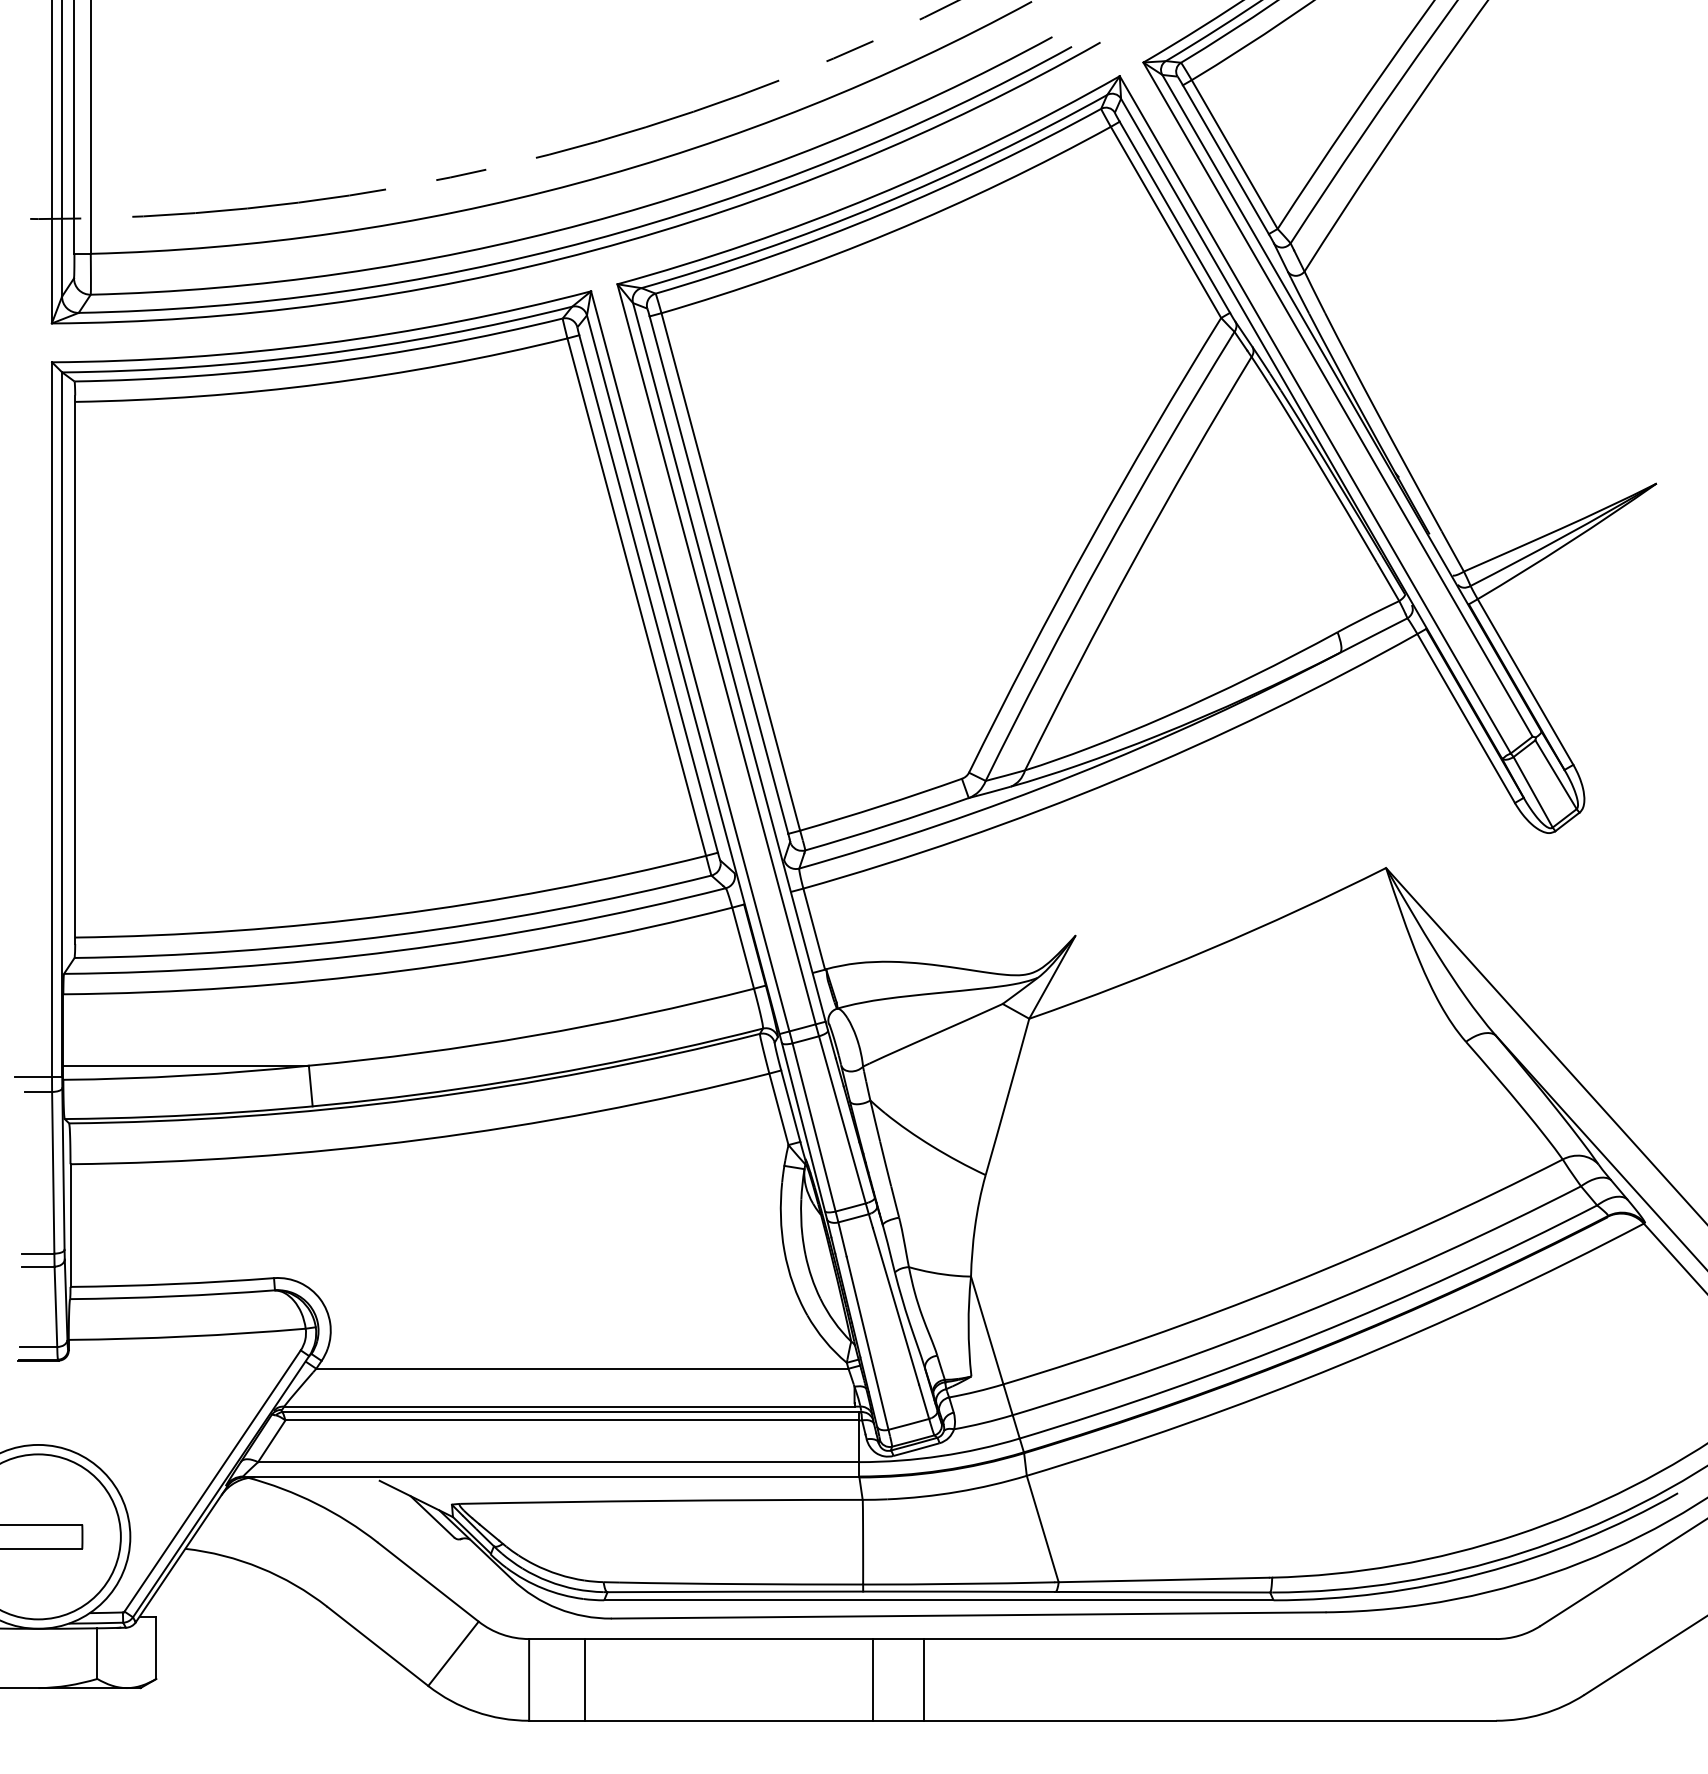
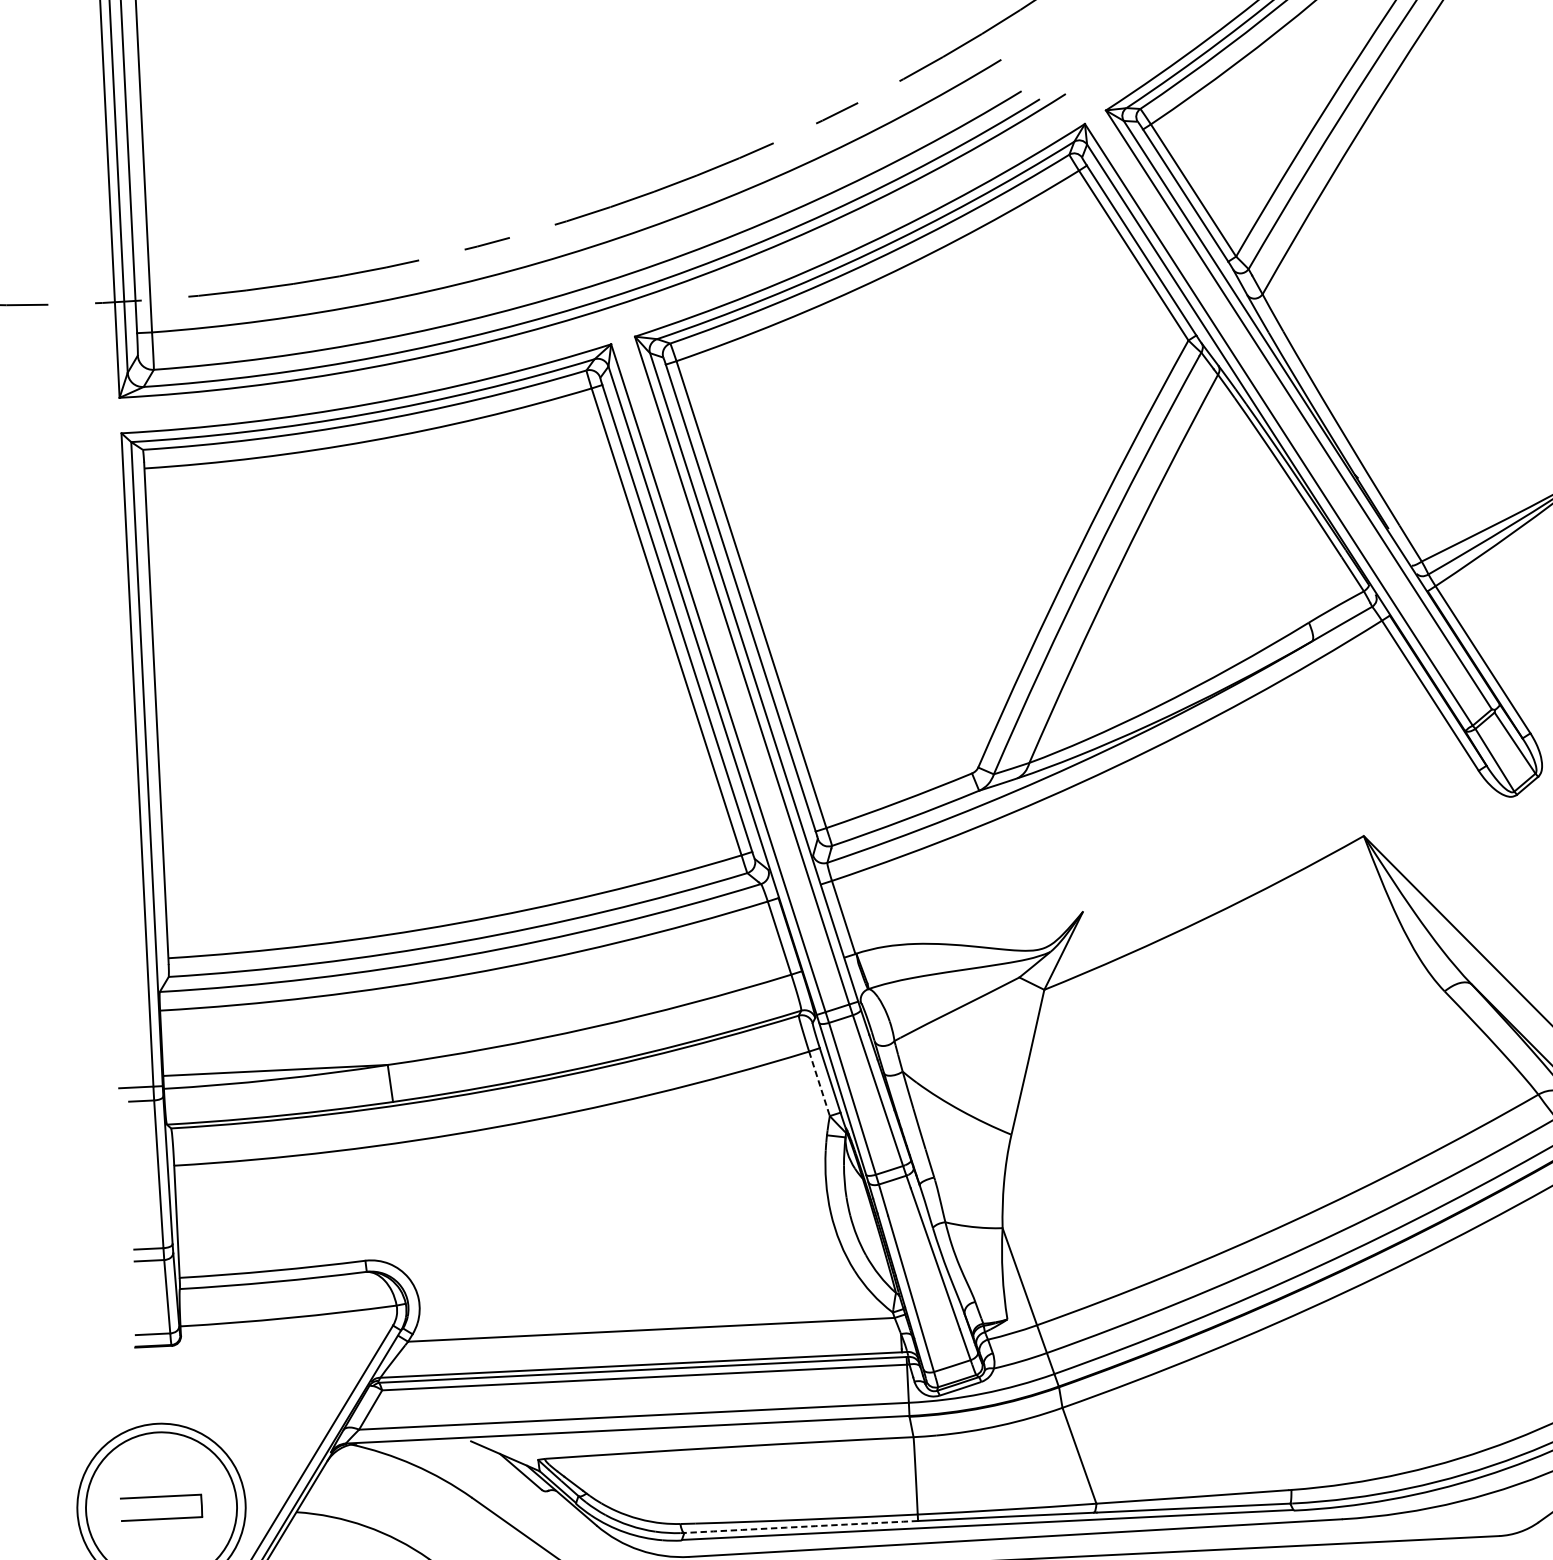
line: (778, 1109) -> (819, 1084), solid -> dashed
arc: (735, 1591) -> (801, 1526), solid -> dashed

